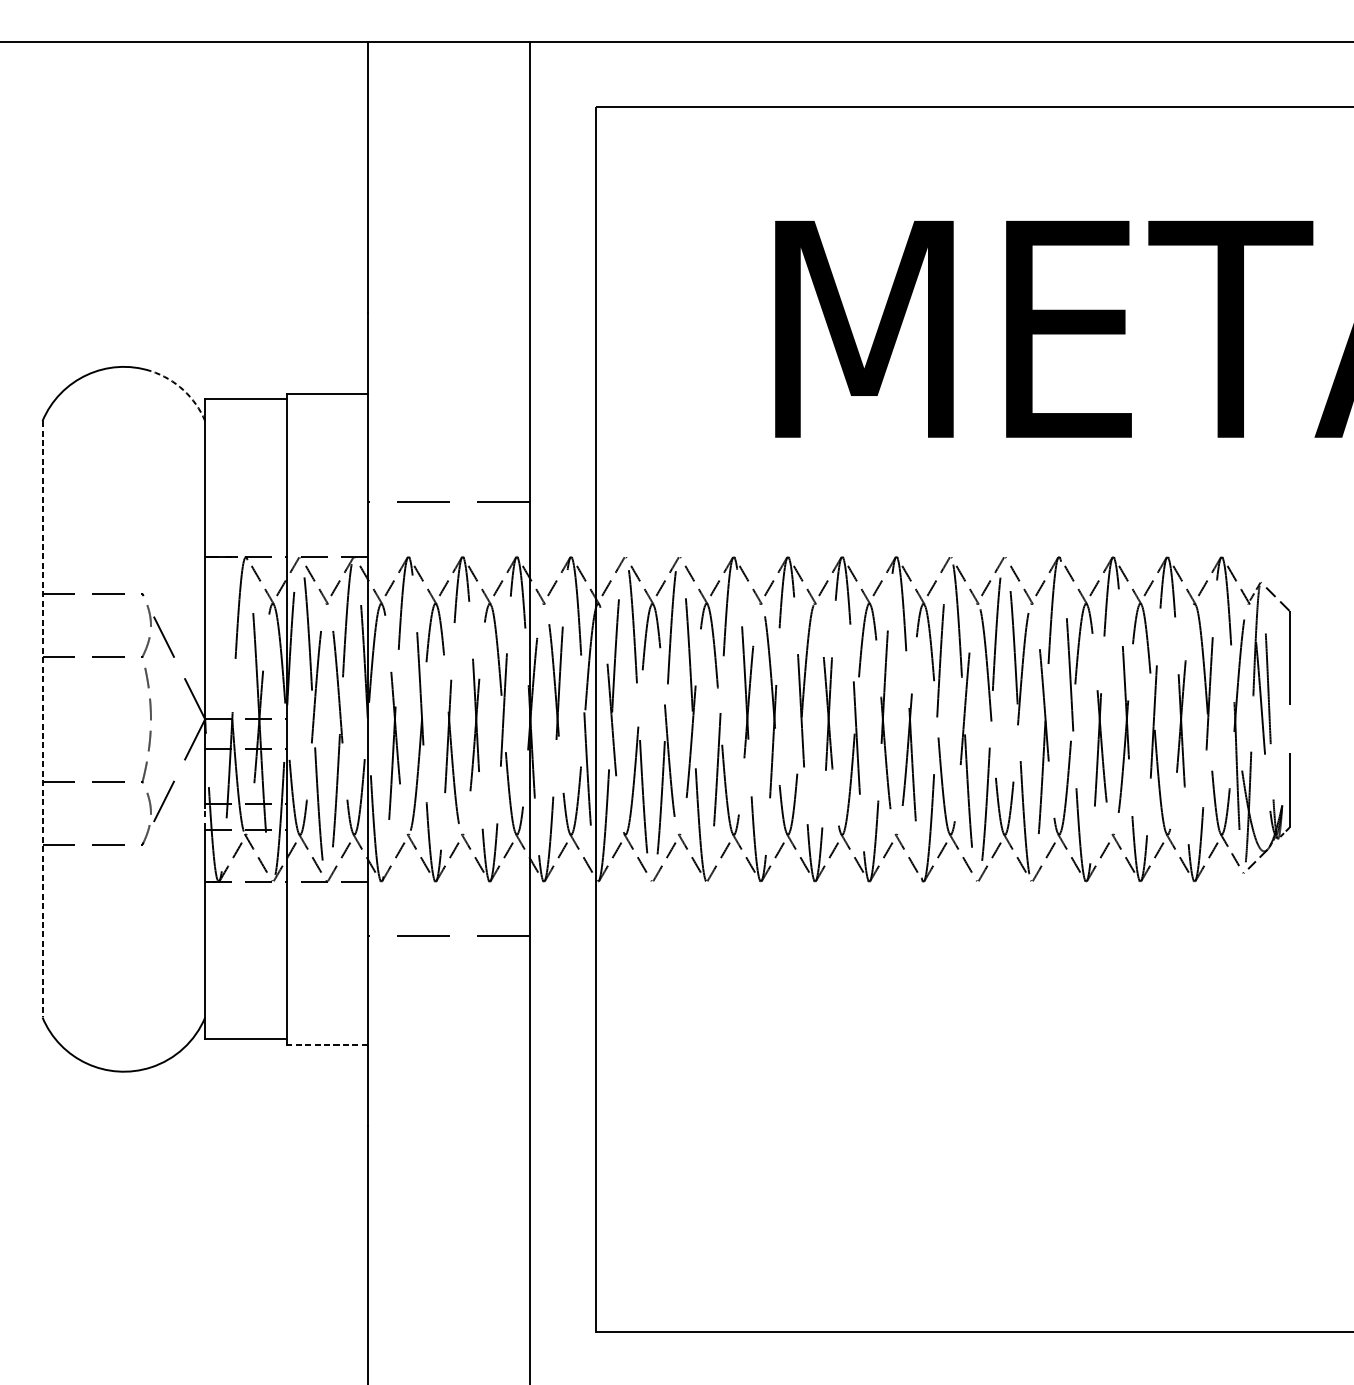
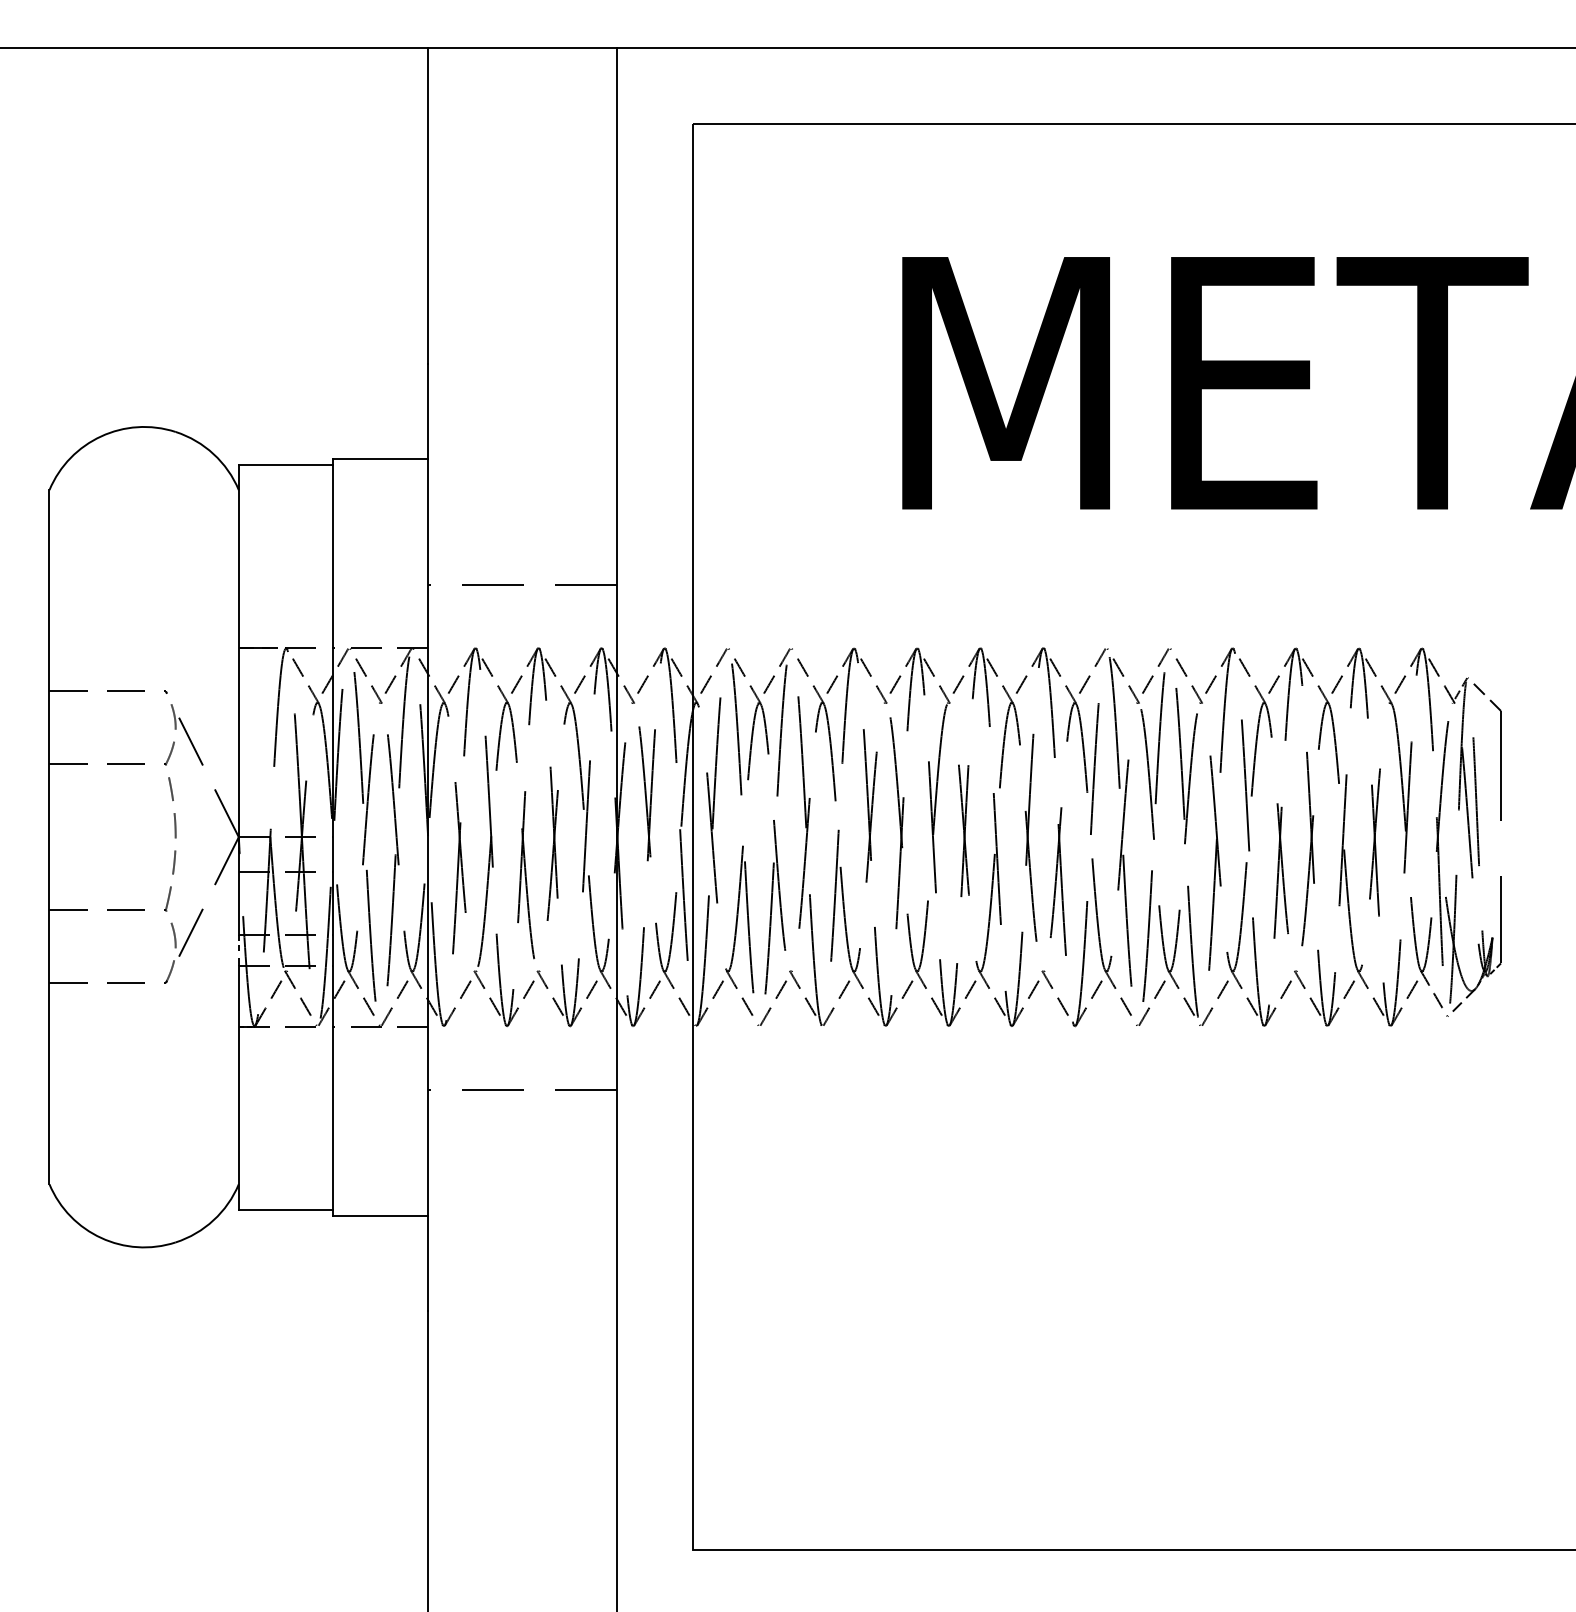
arc: (183, 390) -> (213, 454), dashed -> solid
line: (42, 719) -> (49, 837), dashed -> solid
line: (326, 1044) -> (380, 1215), dashed -> solid

